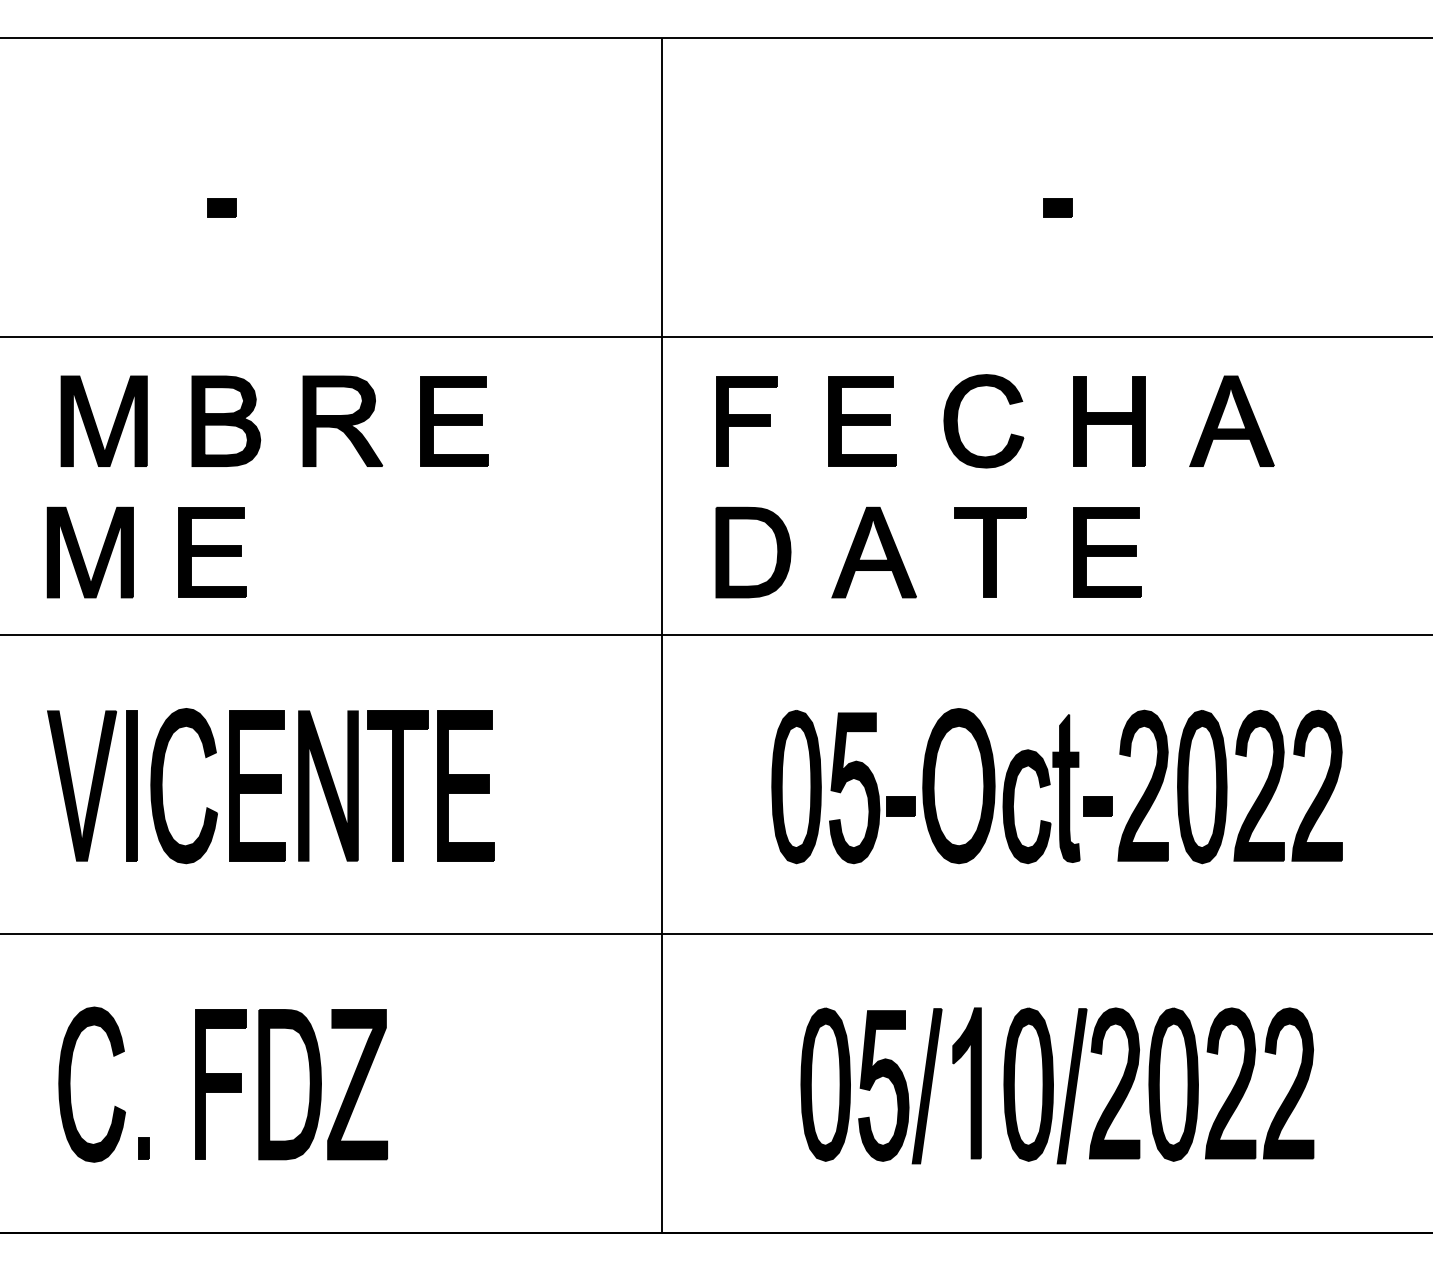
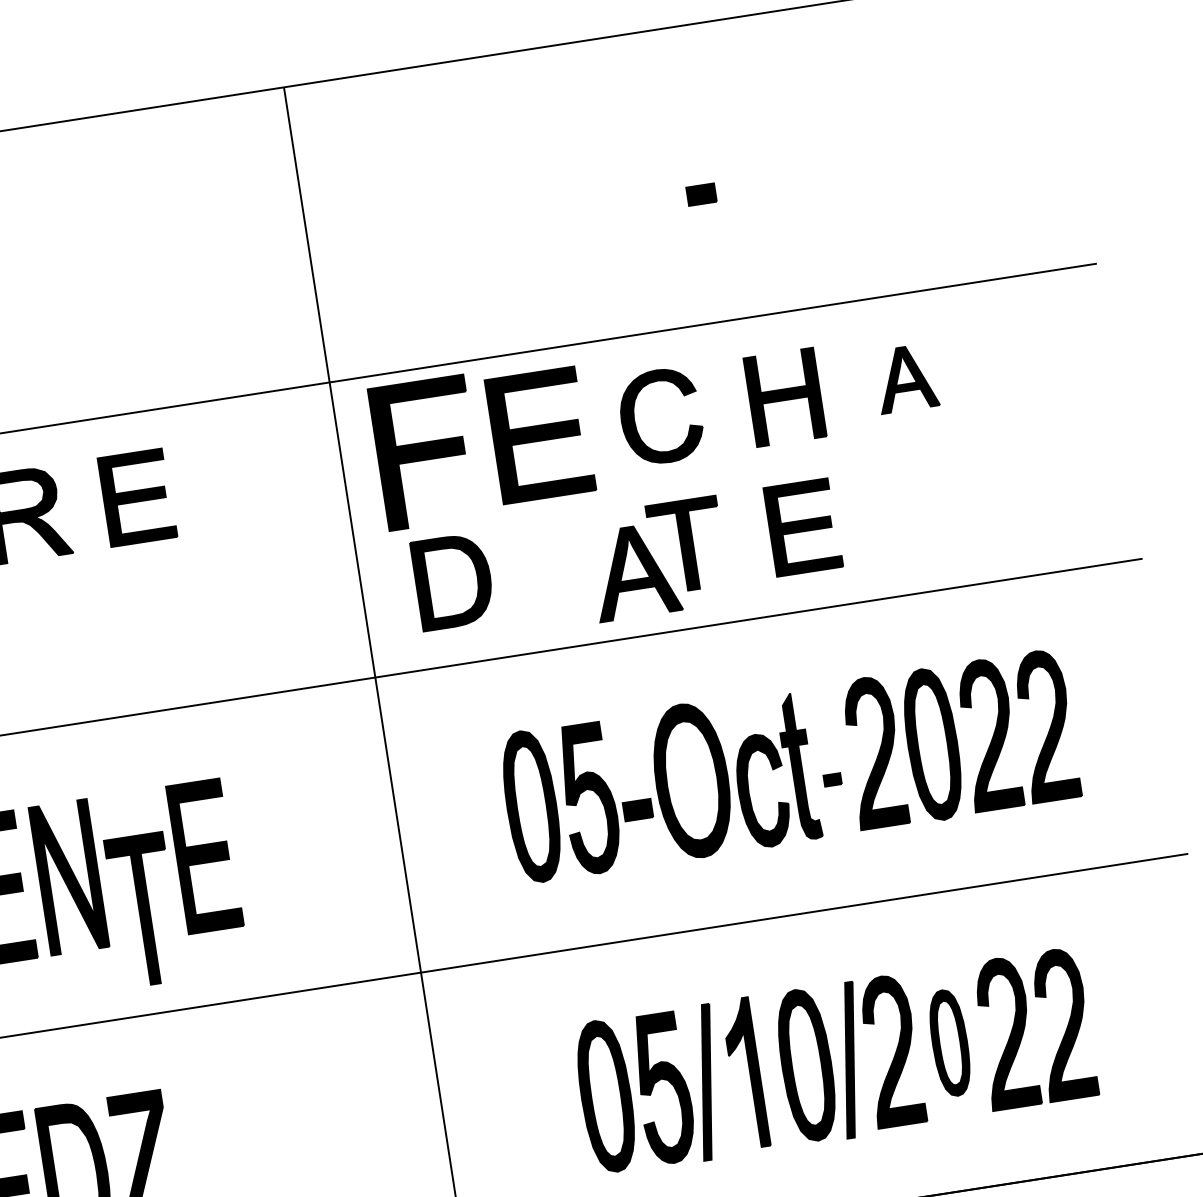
part: (1231, 420) -> (905, 377), size x0.7
part: (746, 421) -> (426, 453), size x1.6
part: (862, 421) -> (541, 435), size x1.4
part: (873, 552) -> (634, 571), moved
part: (397, 785) -> (143, 909), moved
part: (1097, 806) -> (832, 779), size x0.6
part: (1173, 1084) -> (949, 1042), size x0.7

